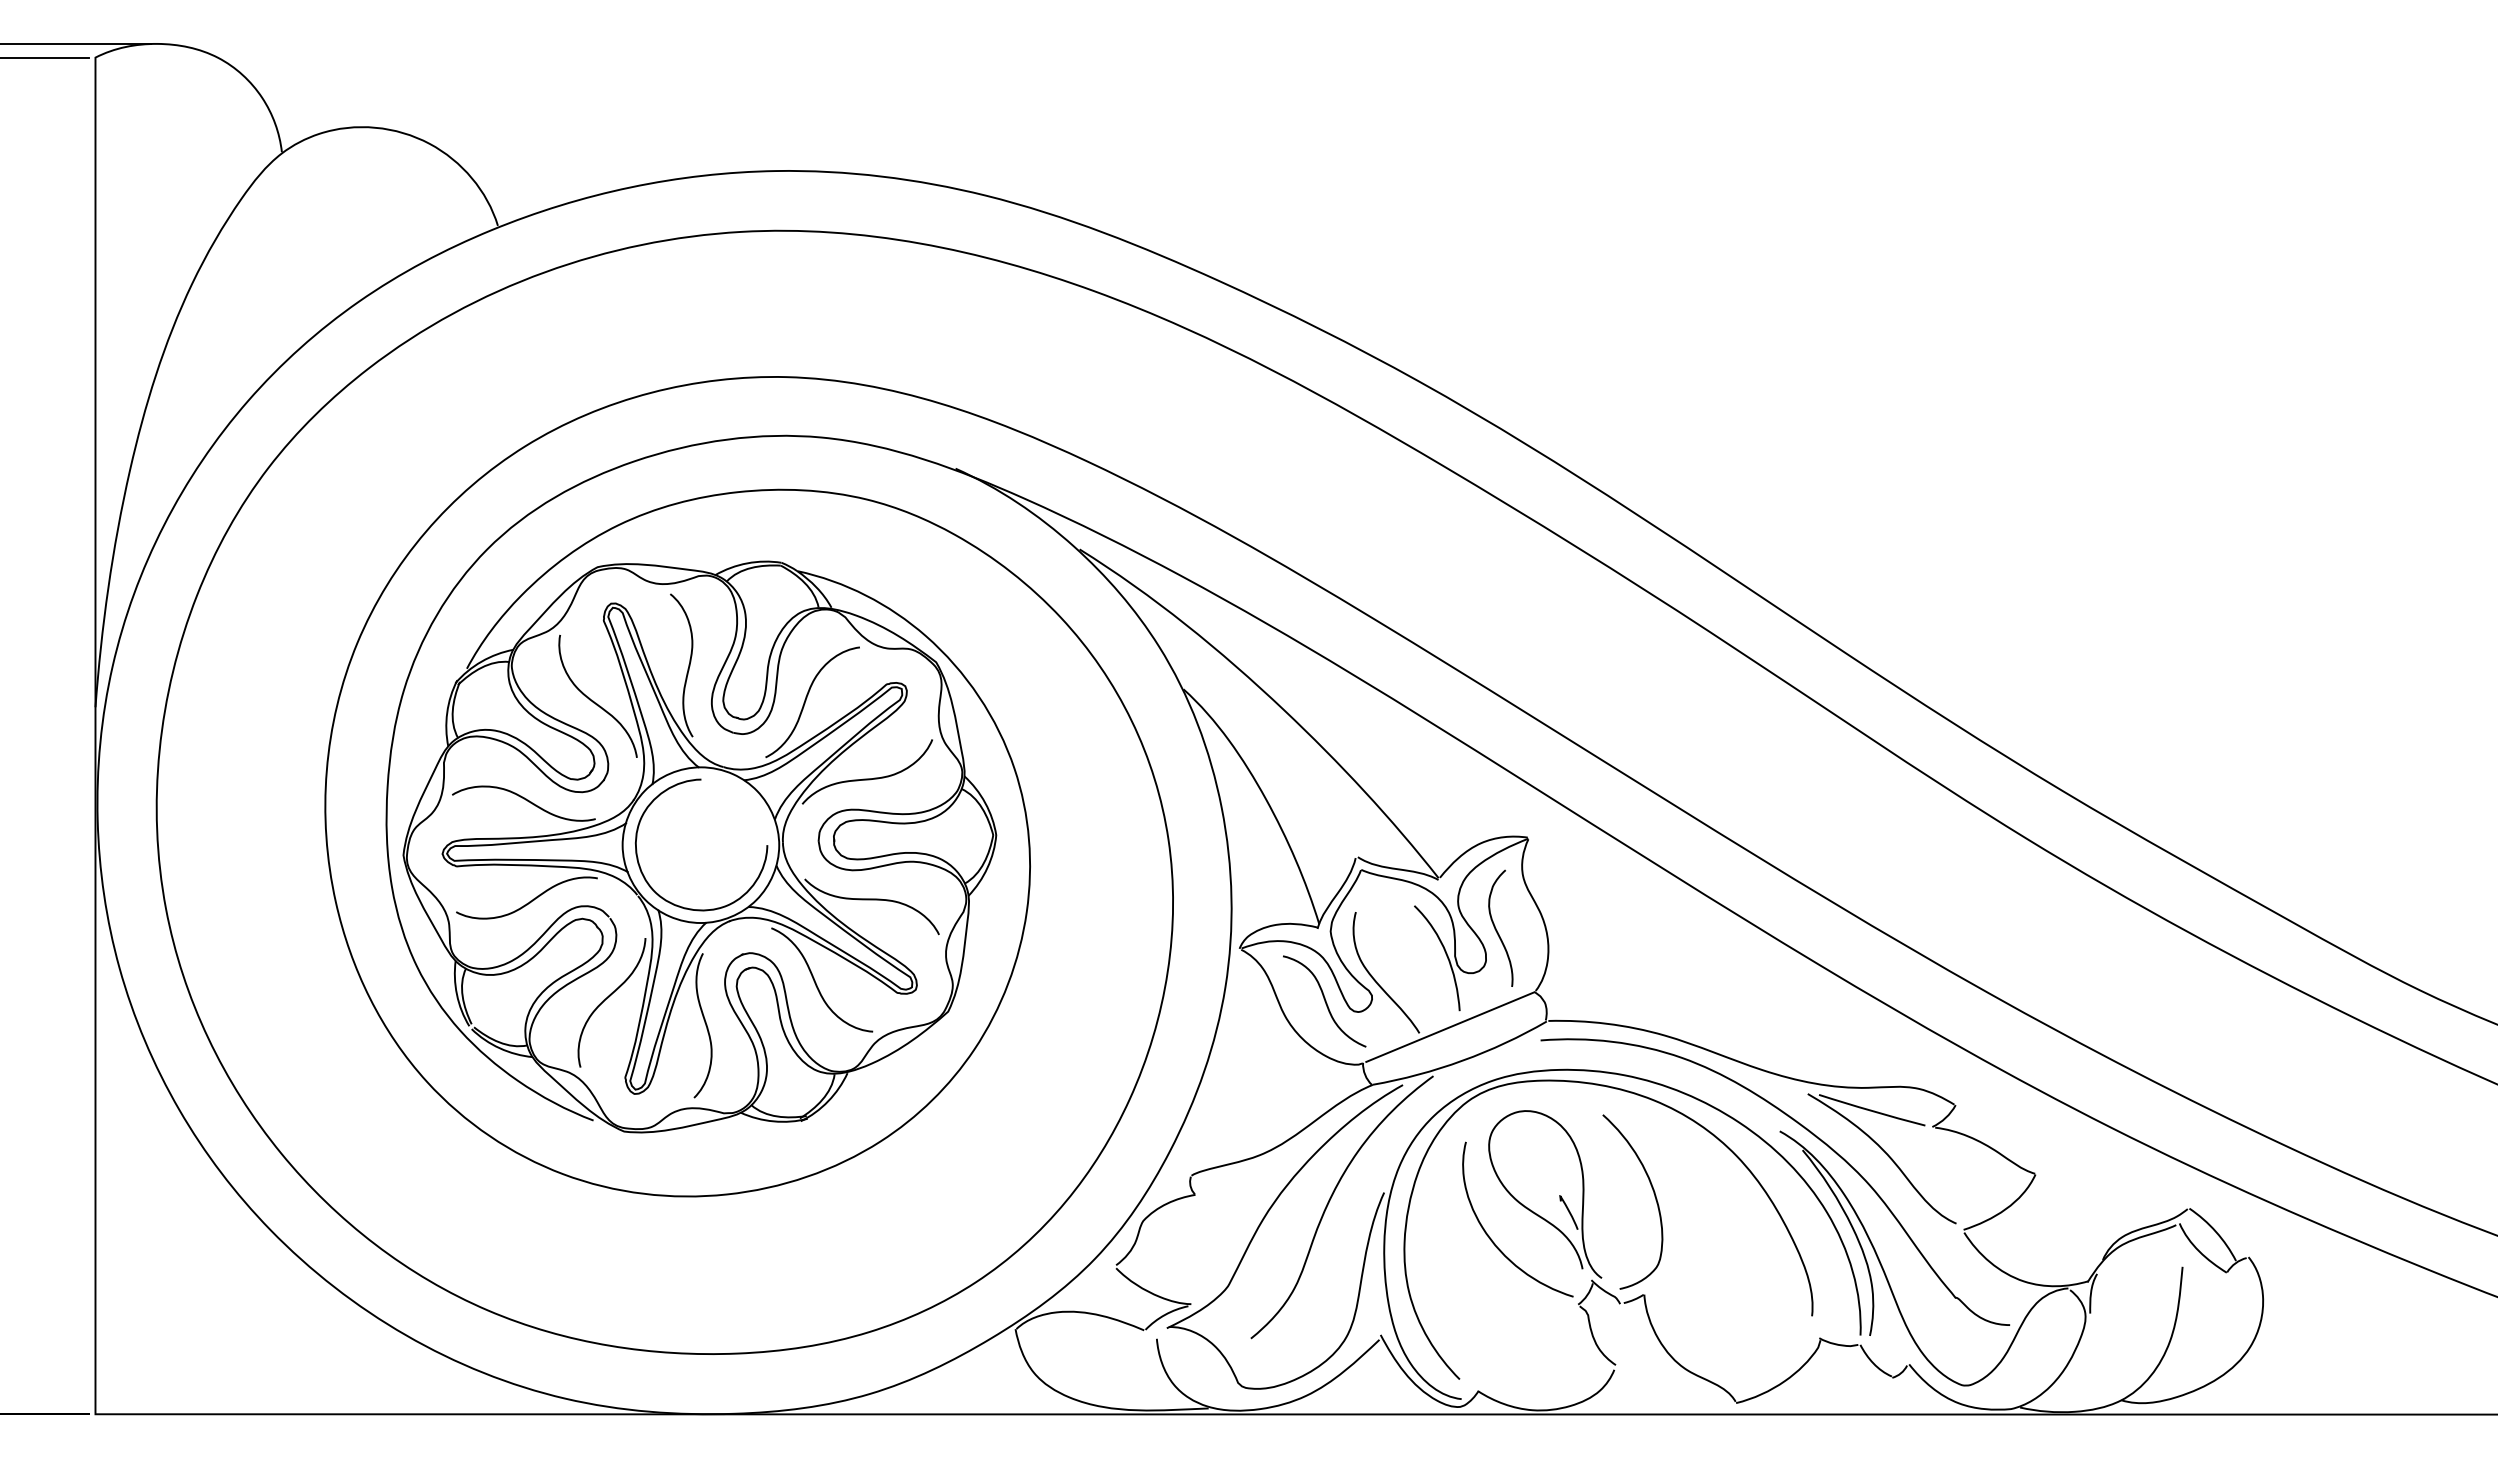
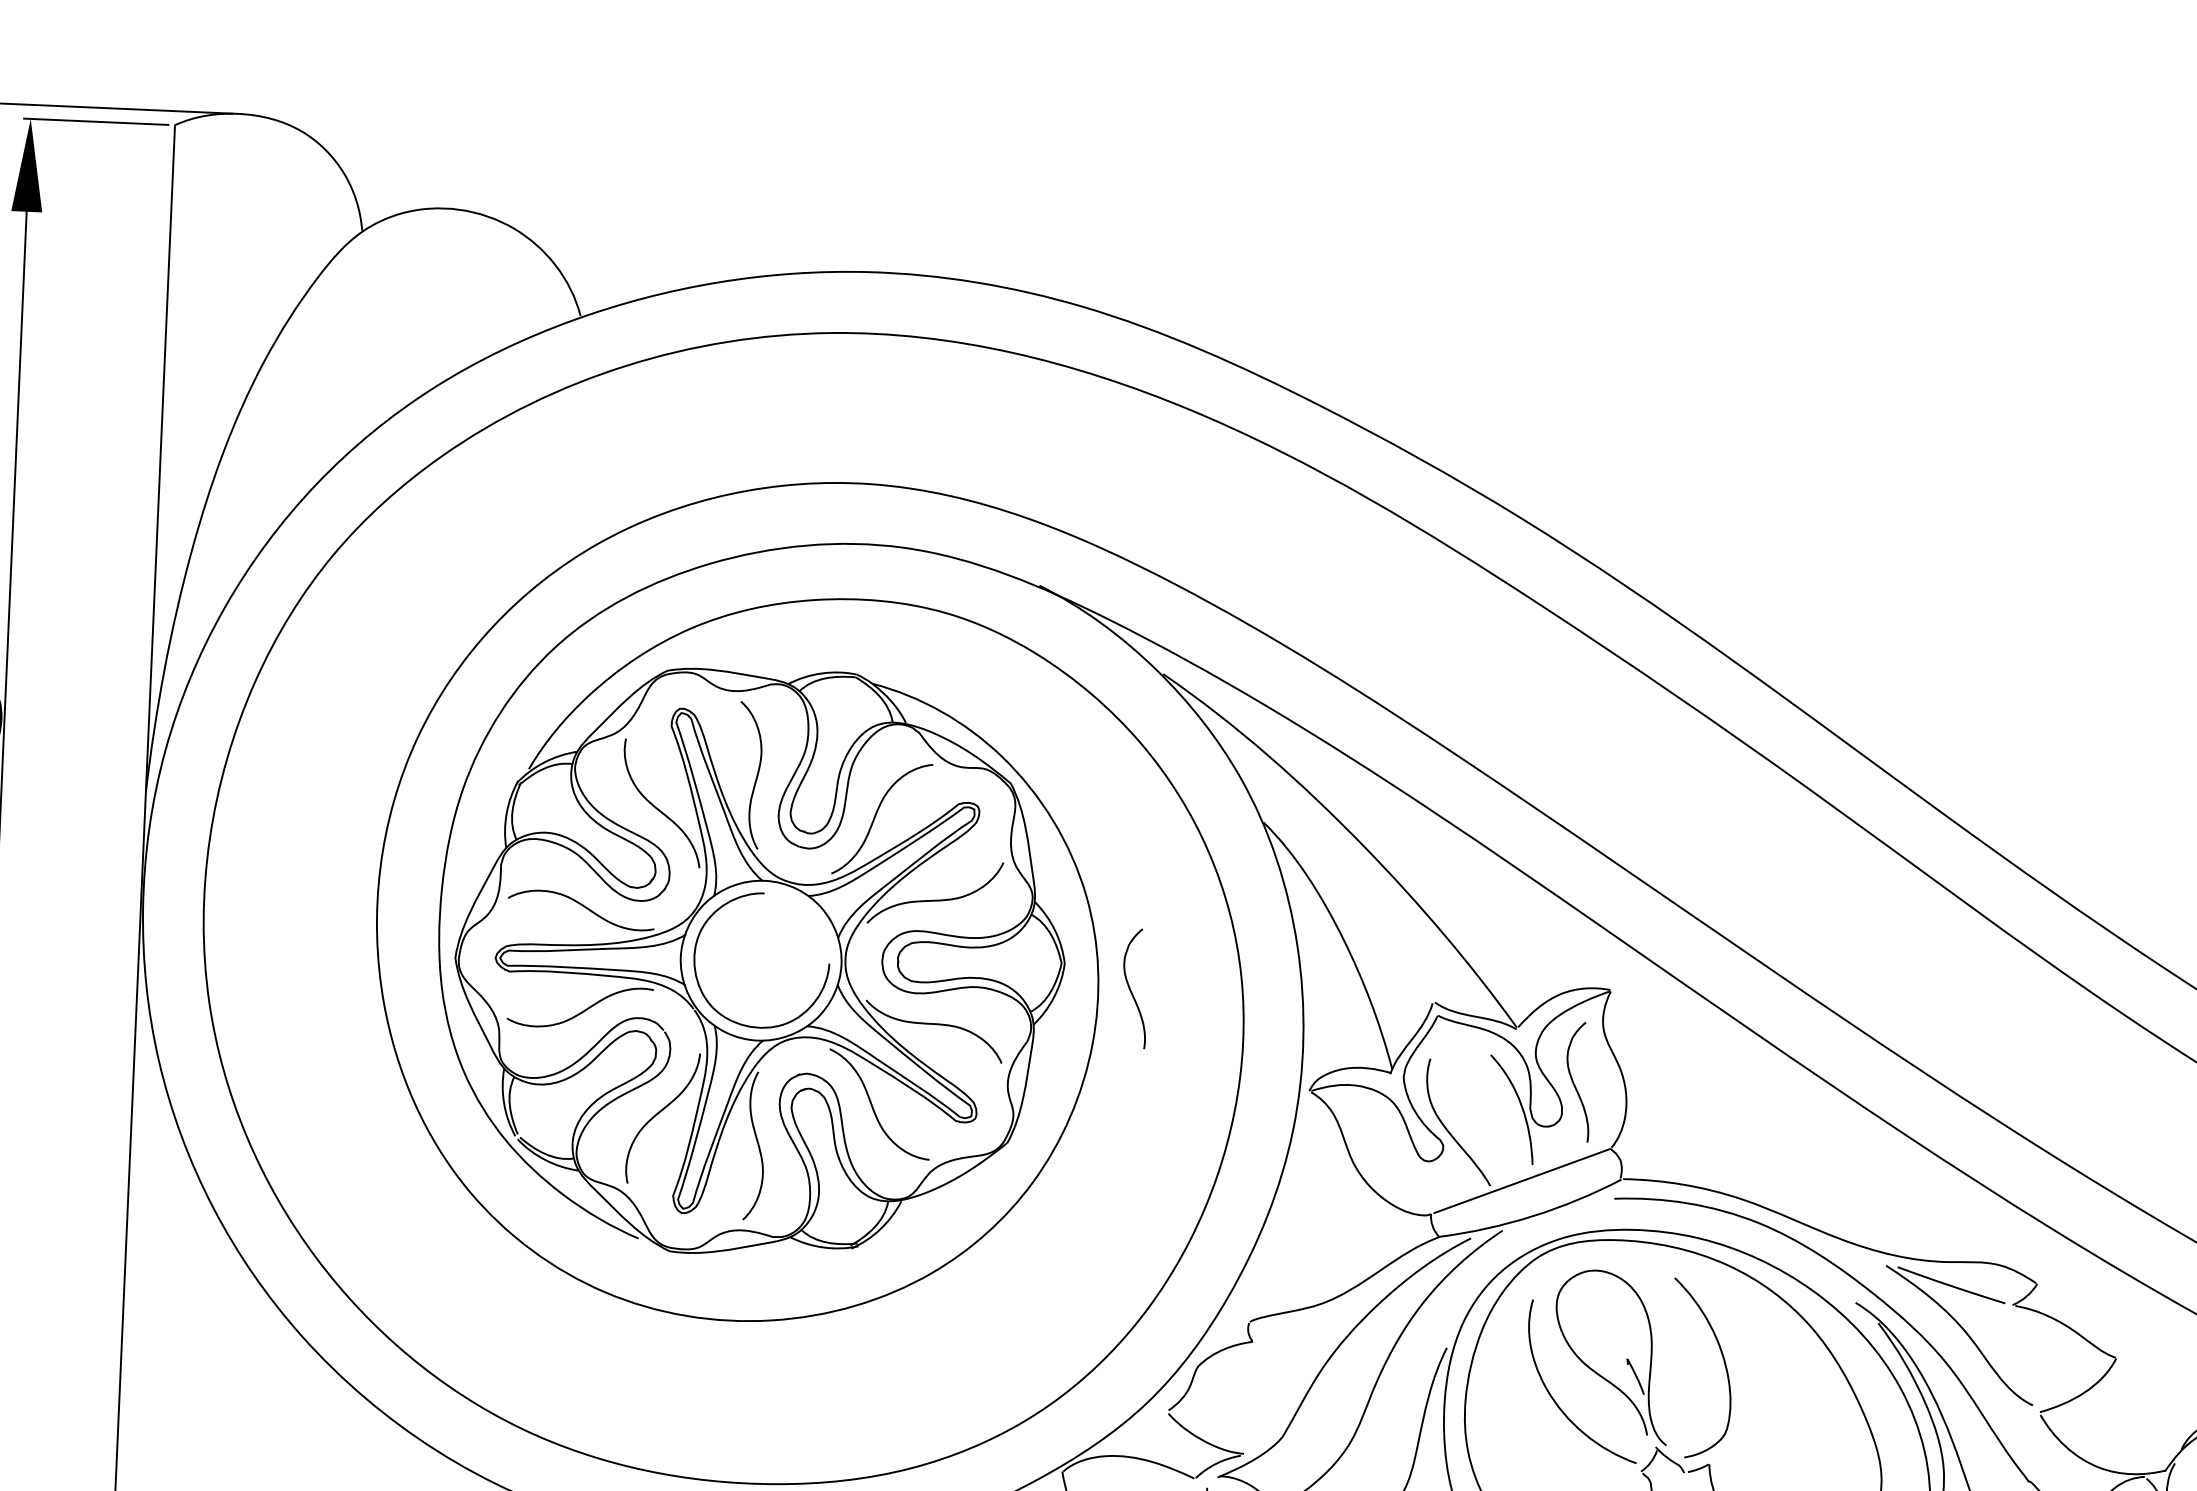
curve: (1061, 856) -> (1130, 988), added
curve: (1324, 1001) -> (1394, 1149), removed

